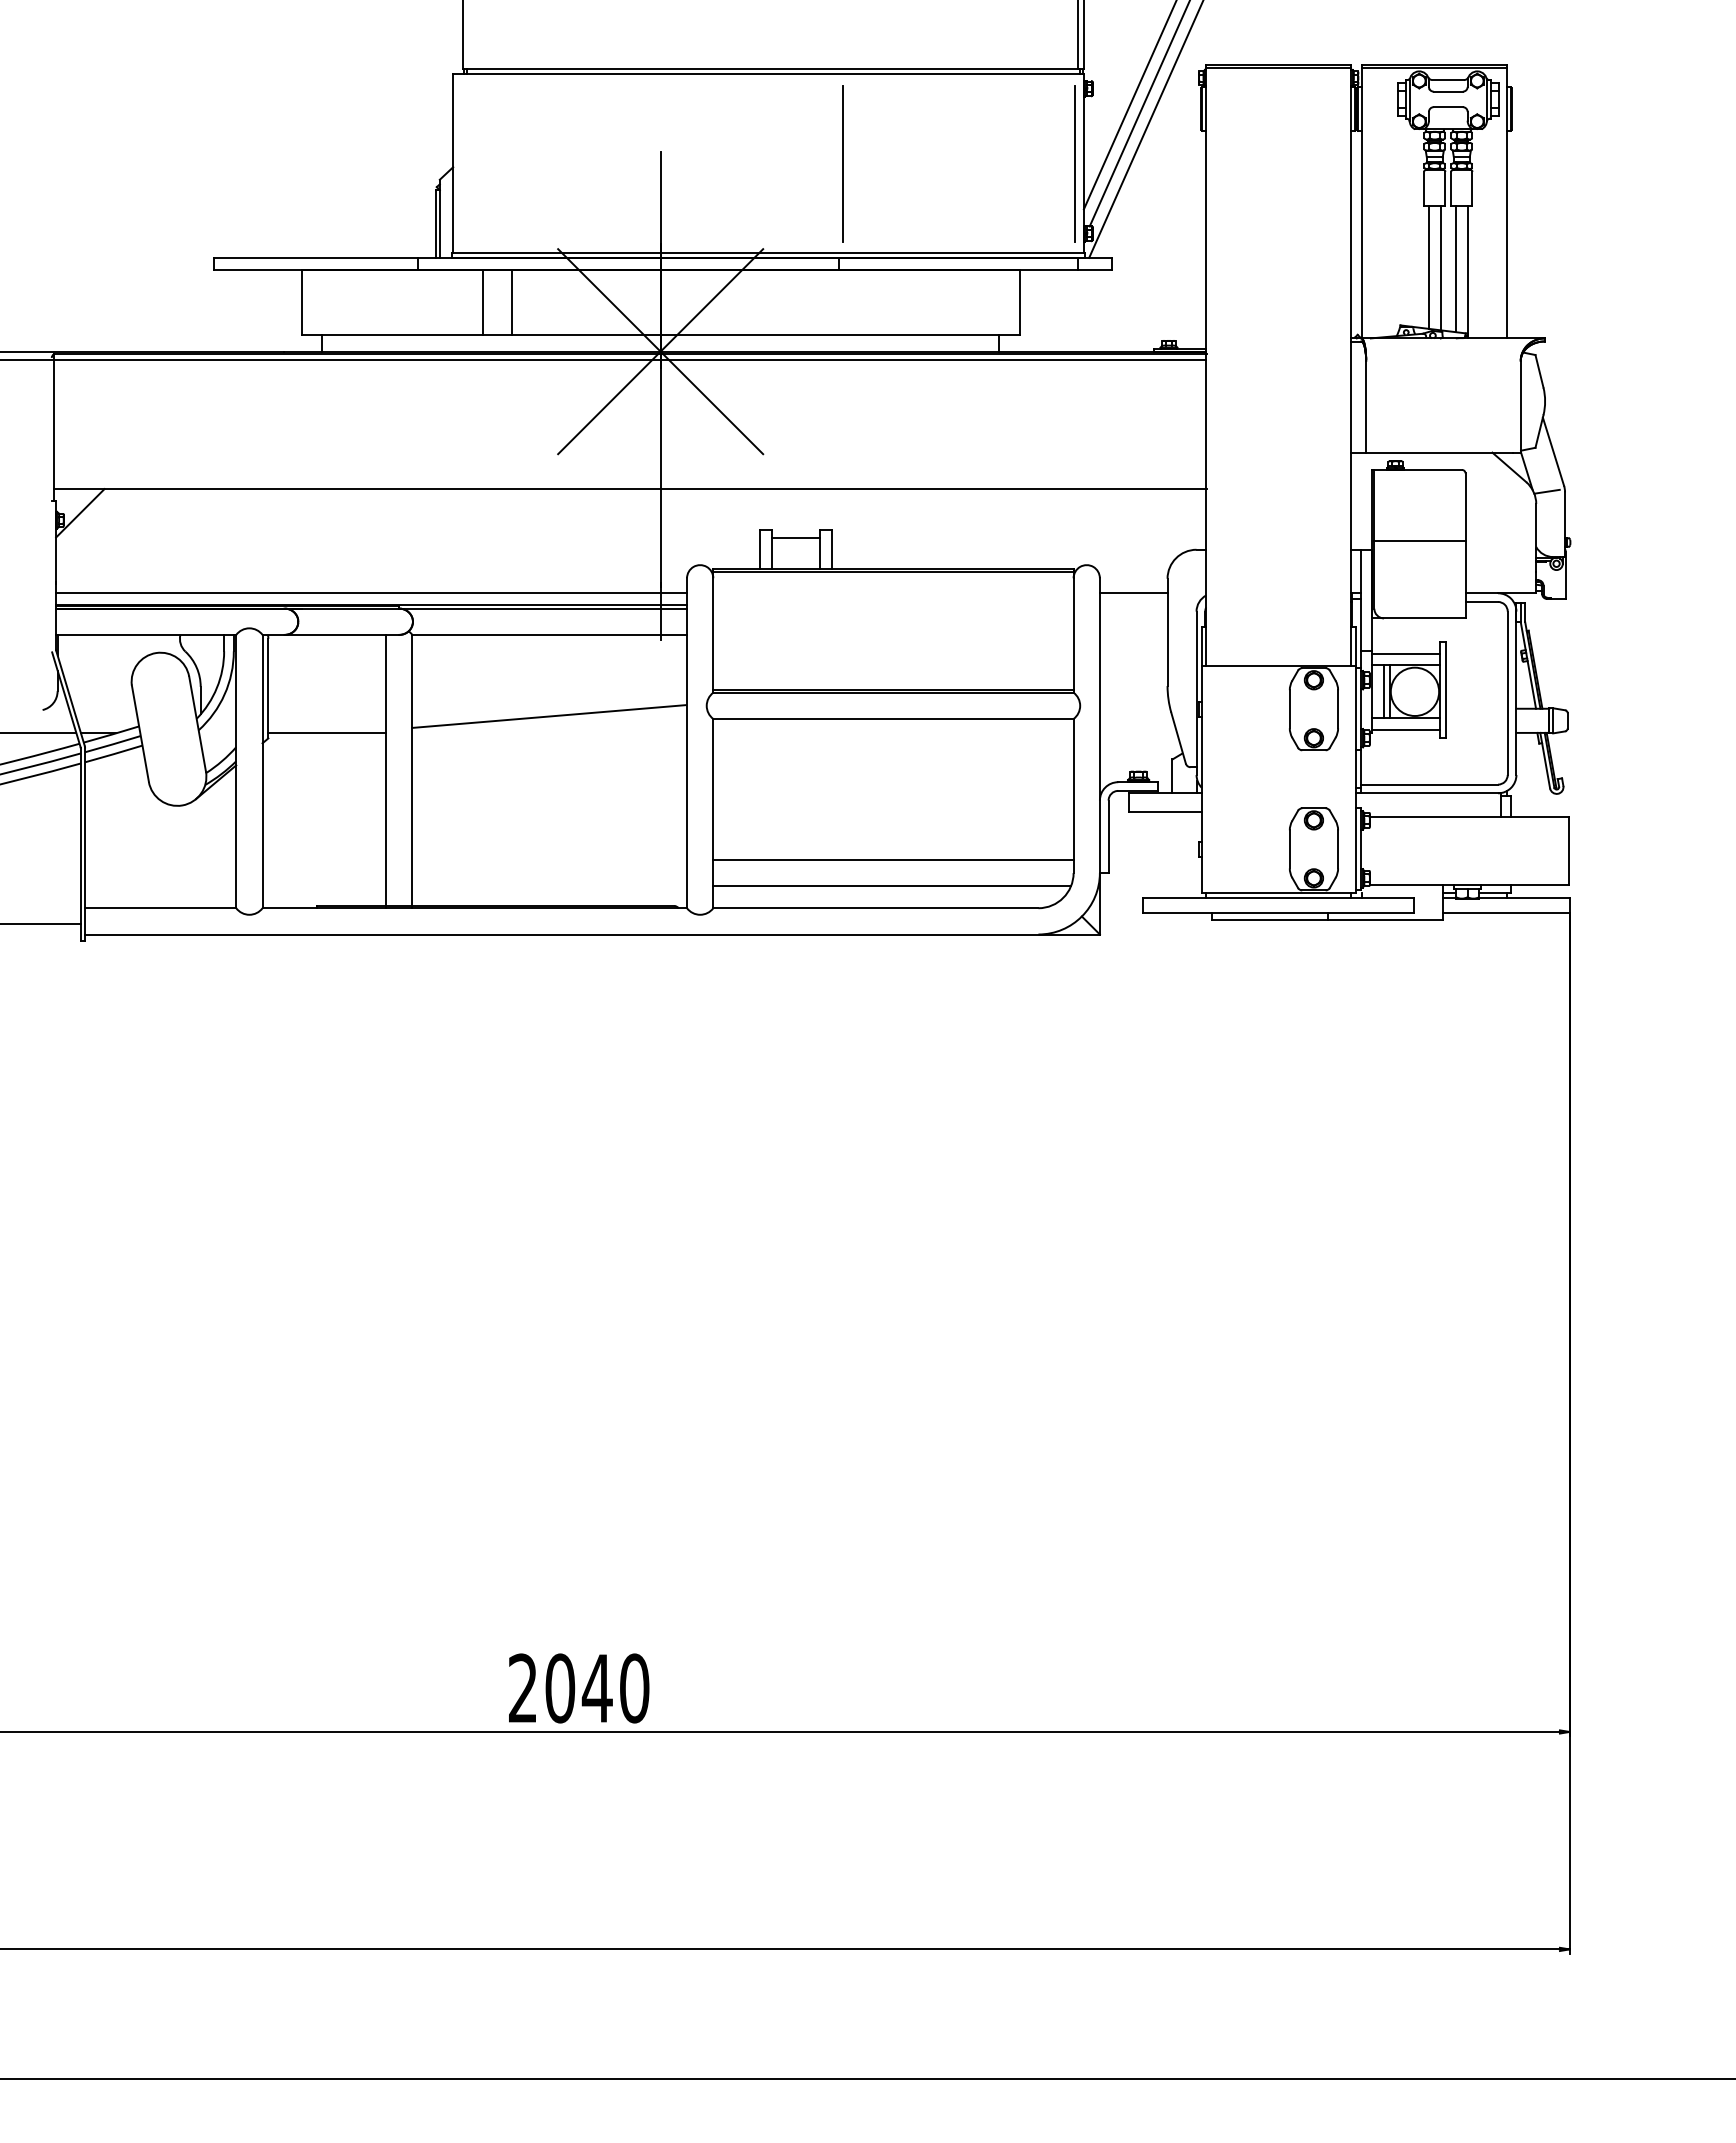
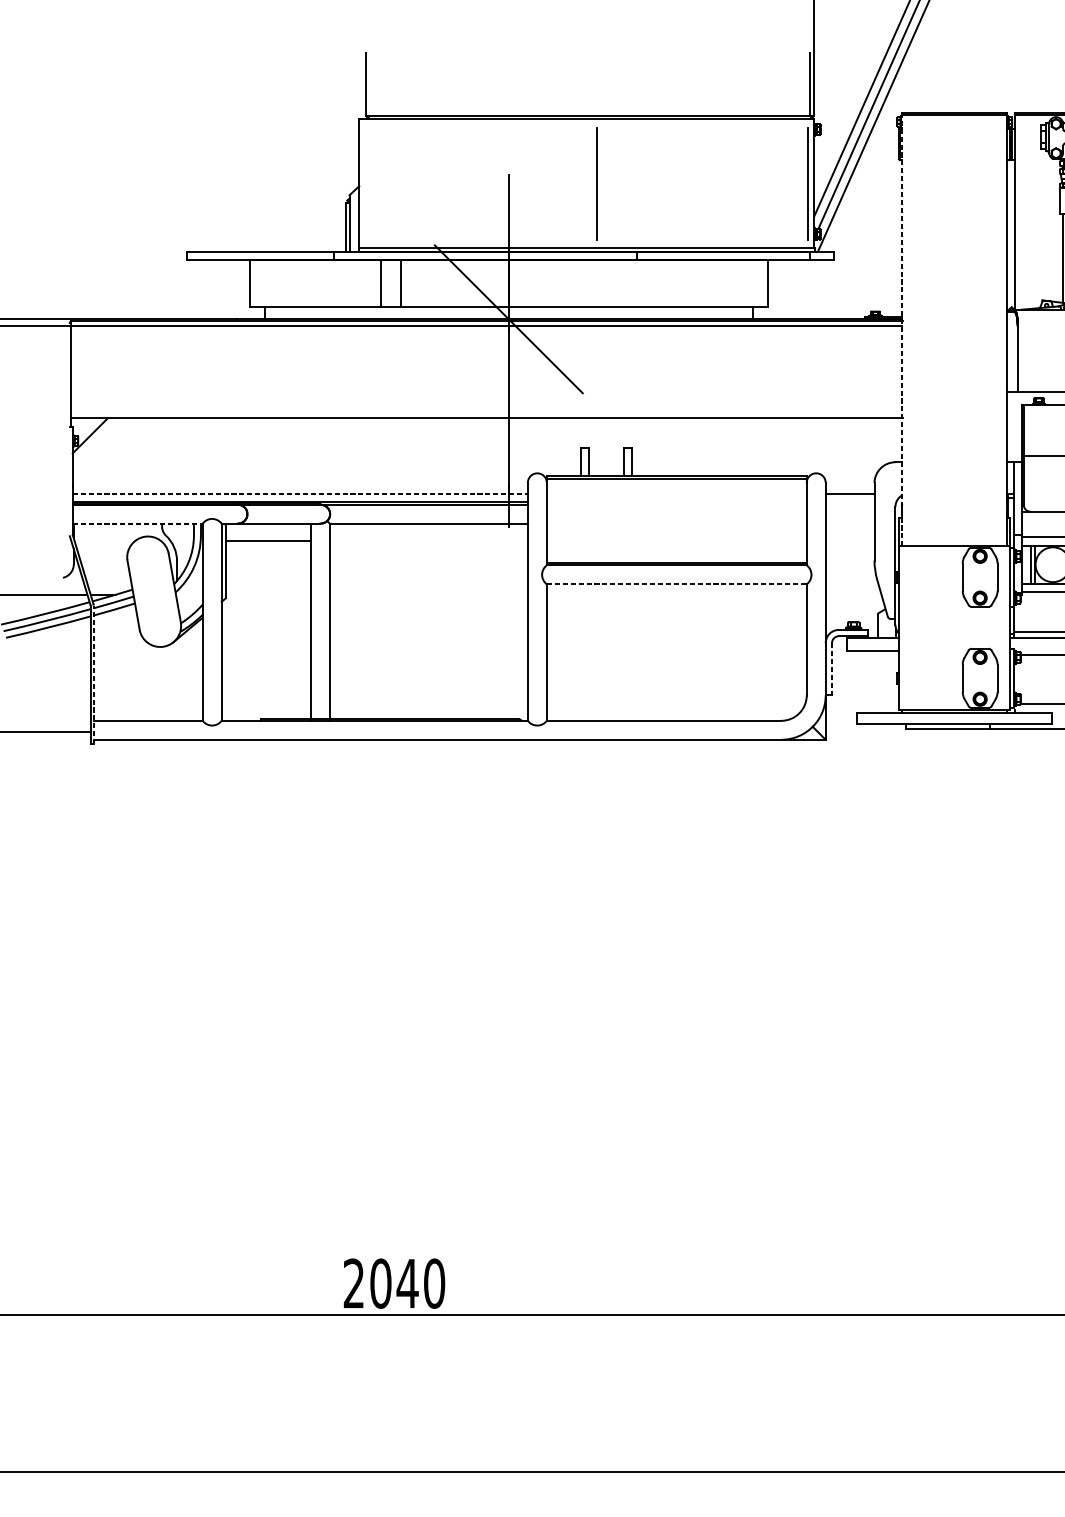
line: (842, 163) -> (596, 183), moved
line: (660, 351) -> (508, 319), removed
line: (1206, 366) -> (902, 330), solid -> dashed
line: (795, 538) -> (606, 454), removed
line: (372, 593) -> (300, 493), solid -> dashed
line: (146, 634) -> (137, 523), solid -> dashed
line: (548, 716) -> (427, 582), removed
line: (893, 719) -> (676, 584), solid -> dashed
line: (327, 733) -> (268, 540), moved
line: (1108, 837) -> (831, 669), solid -> dashed
line: (85, 844) -> (93, 674), solid -> dashed
line: (893, 859) -> (676, 685), removed
line: (892, 886) -> (676, 705), removed
text: (579, 1688) -> (394, 1283), moved

